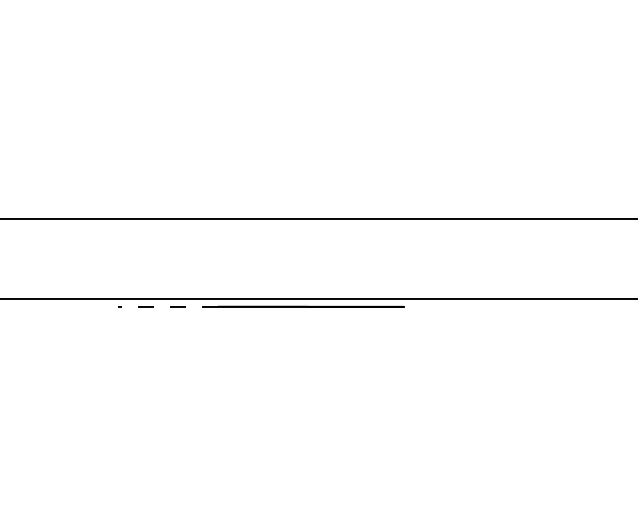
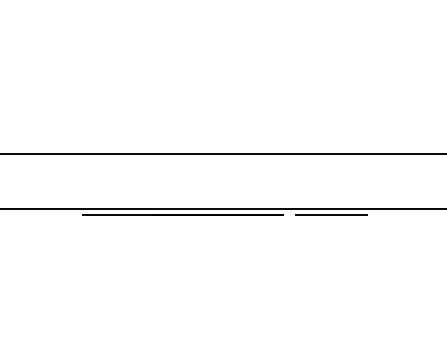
line: (167, 307) -> (117, 215), dashed -> solid
line: (473, 307) -> (331, 215), added

